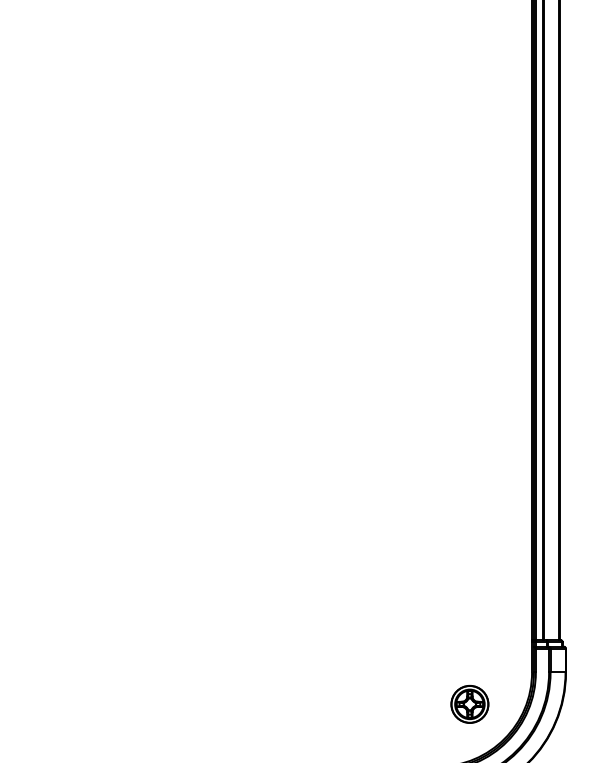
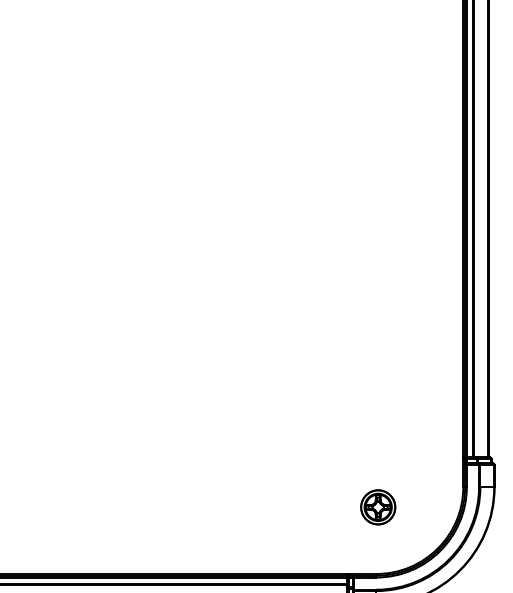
part: (469, 704) -> (377, 507), moved

